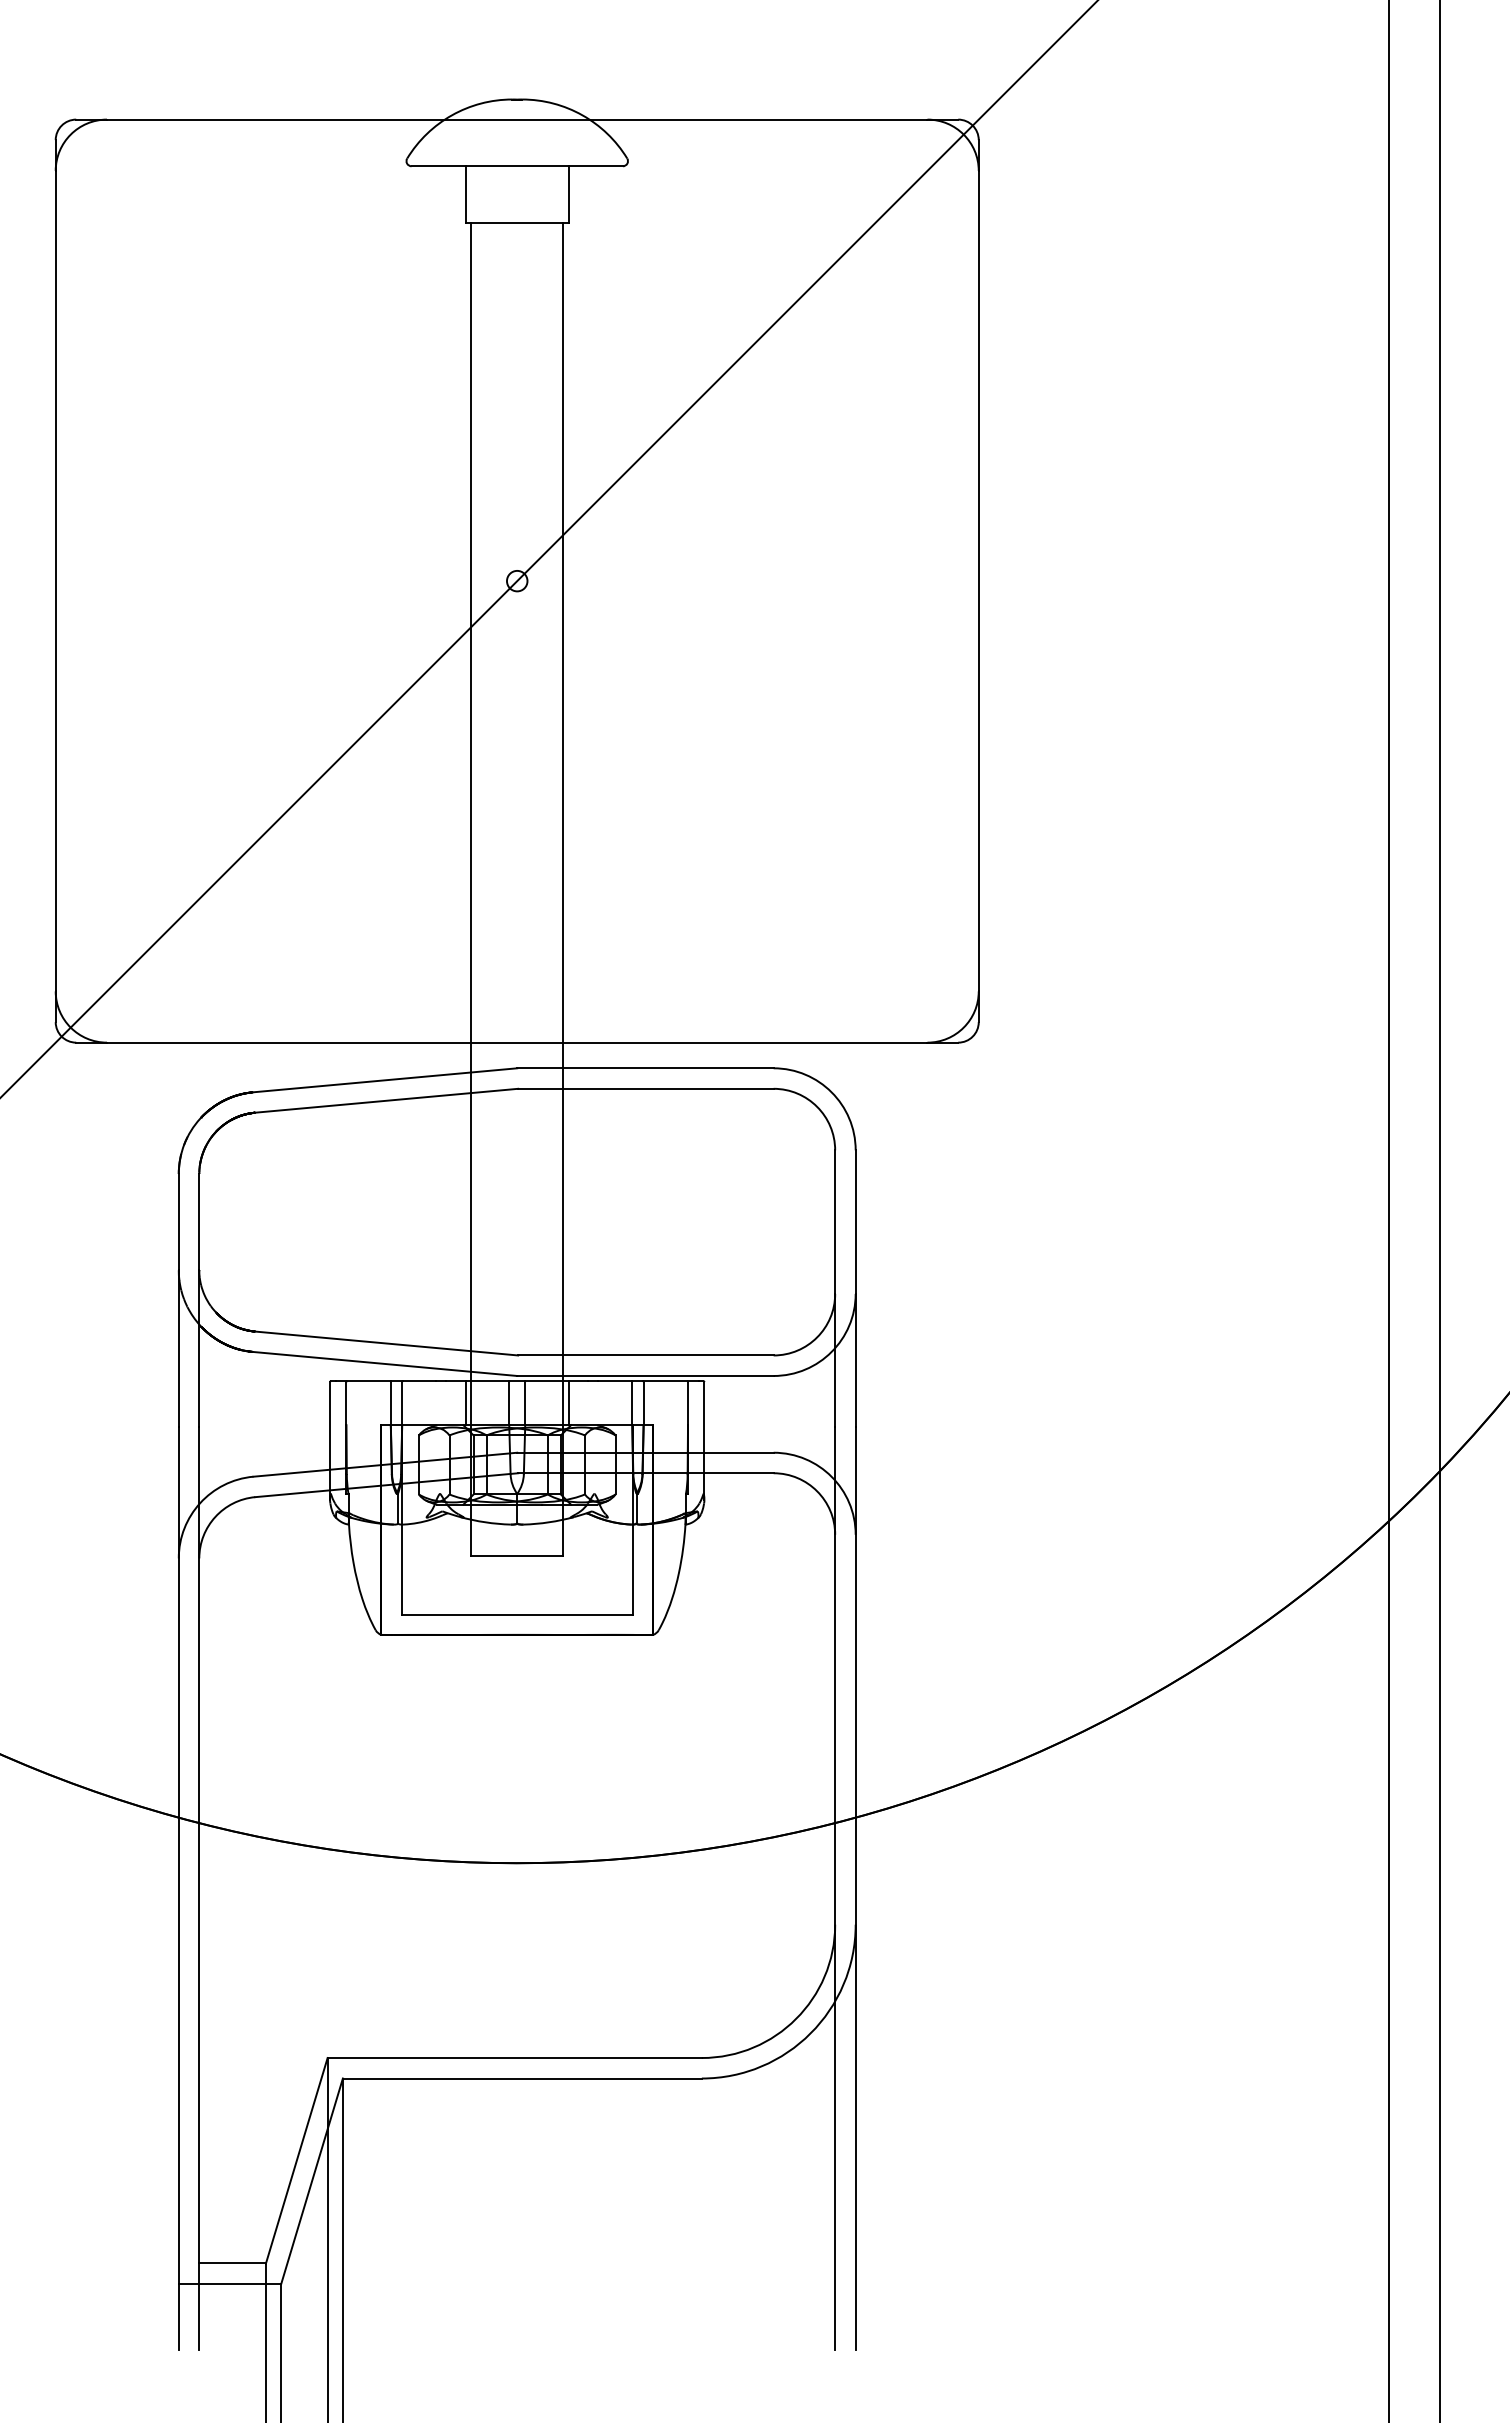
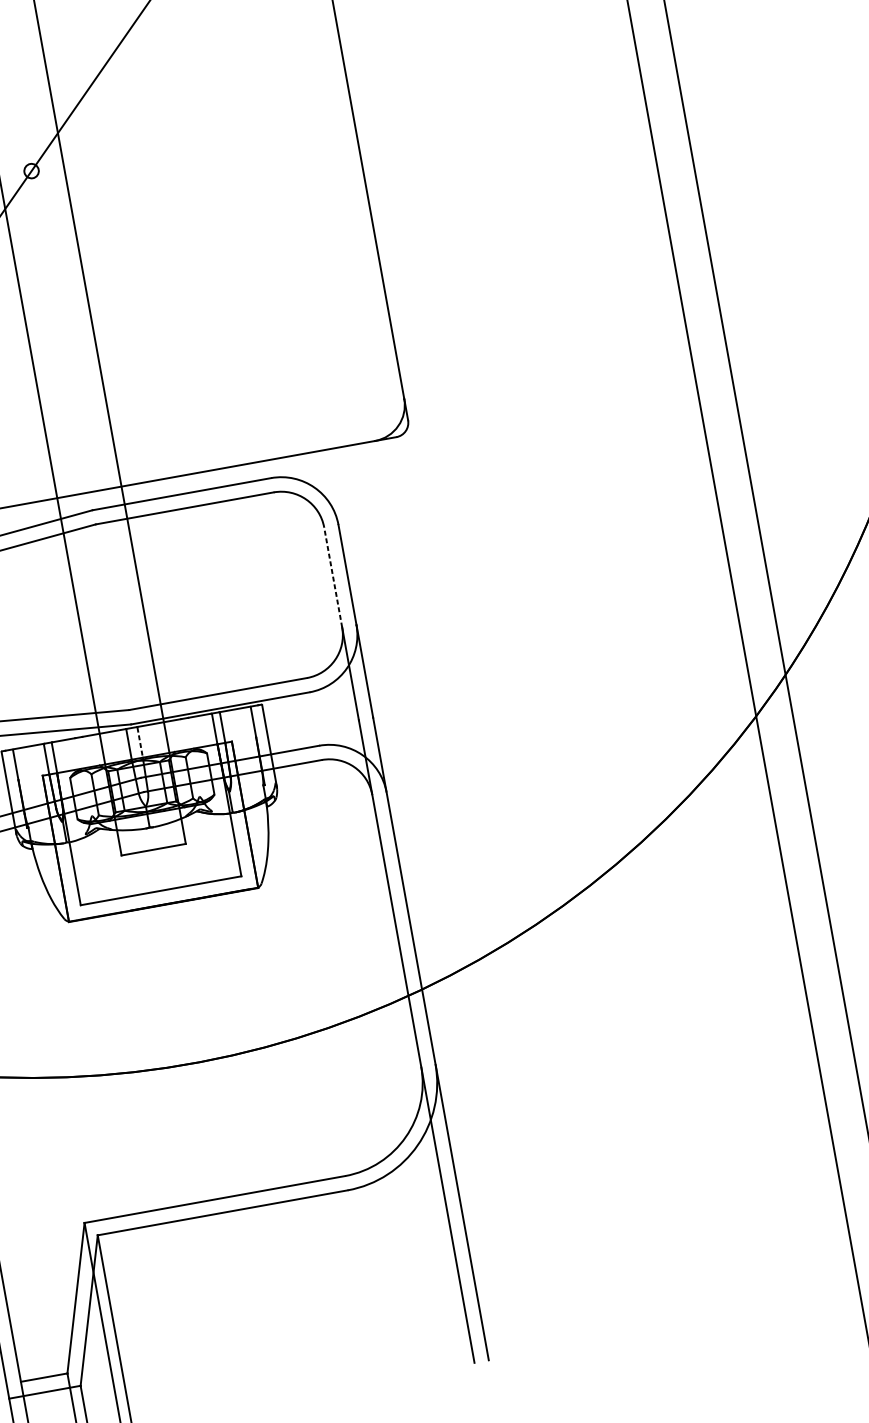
line: (835, 1222) -> (333, 577), solid -> dashed
line: (465, 1403) -> (98, 750), removed
line: (525, 1403) -> (140, 742), solid -> dashed
line: (568, 1403) -> (170, 737), removed

